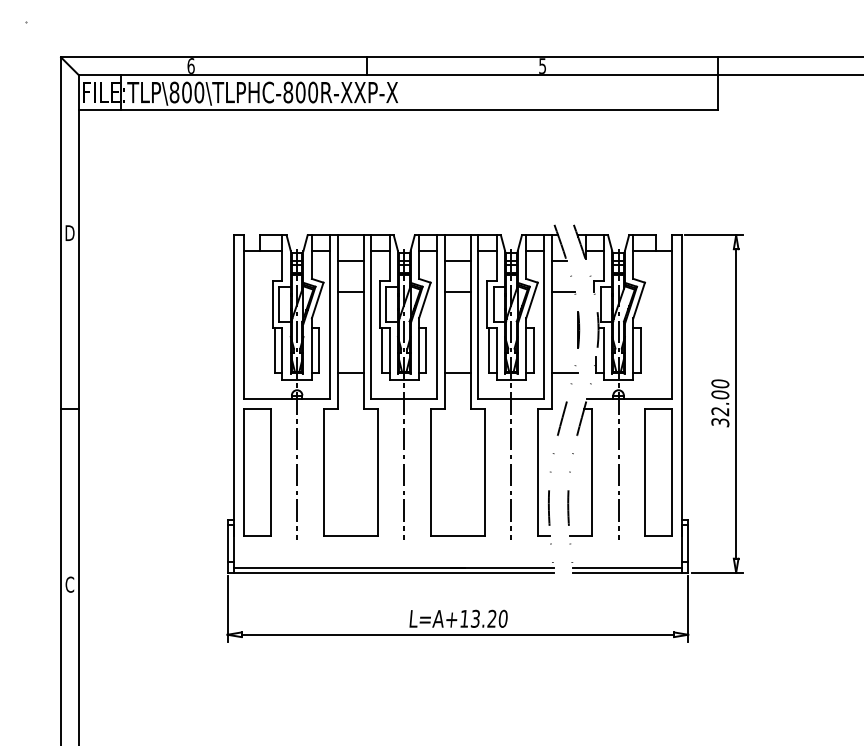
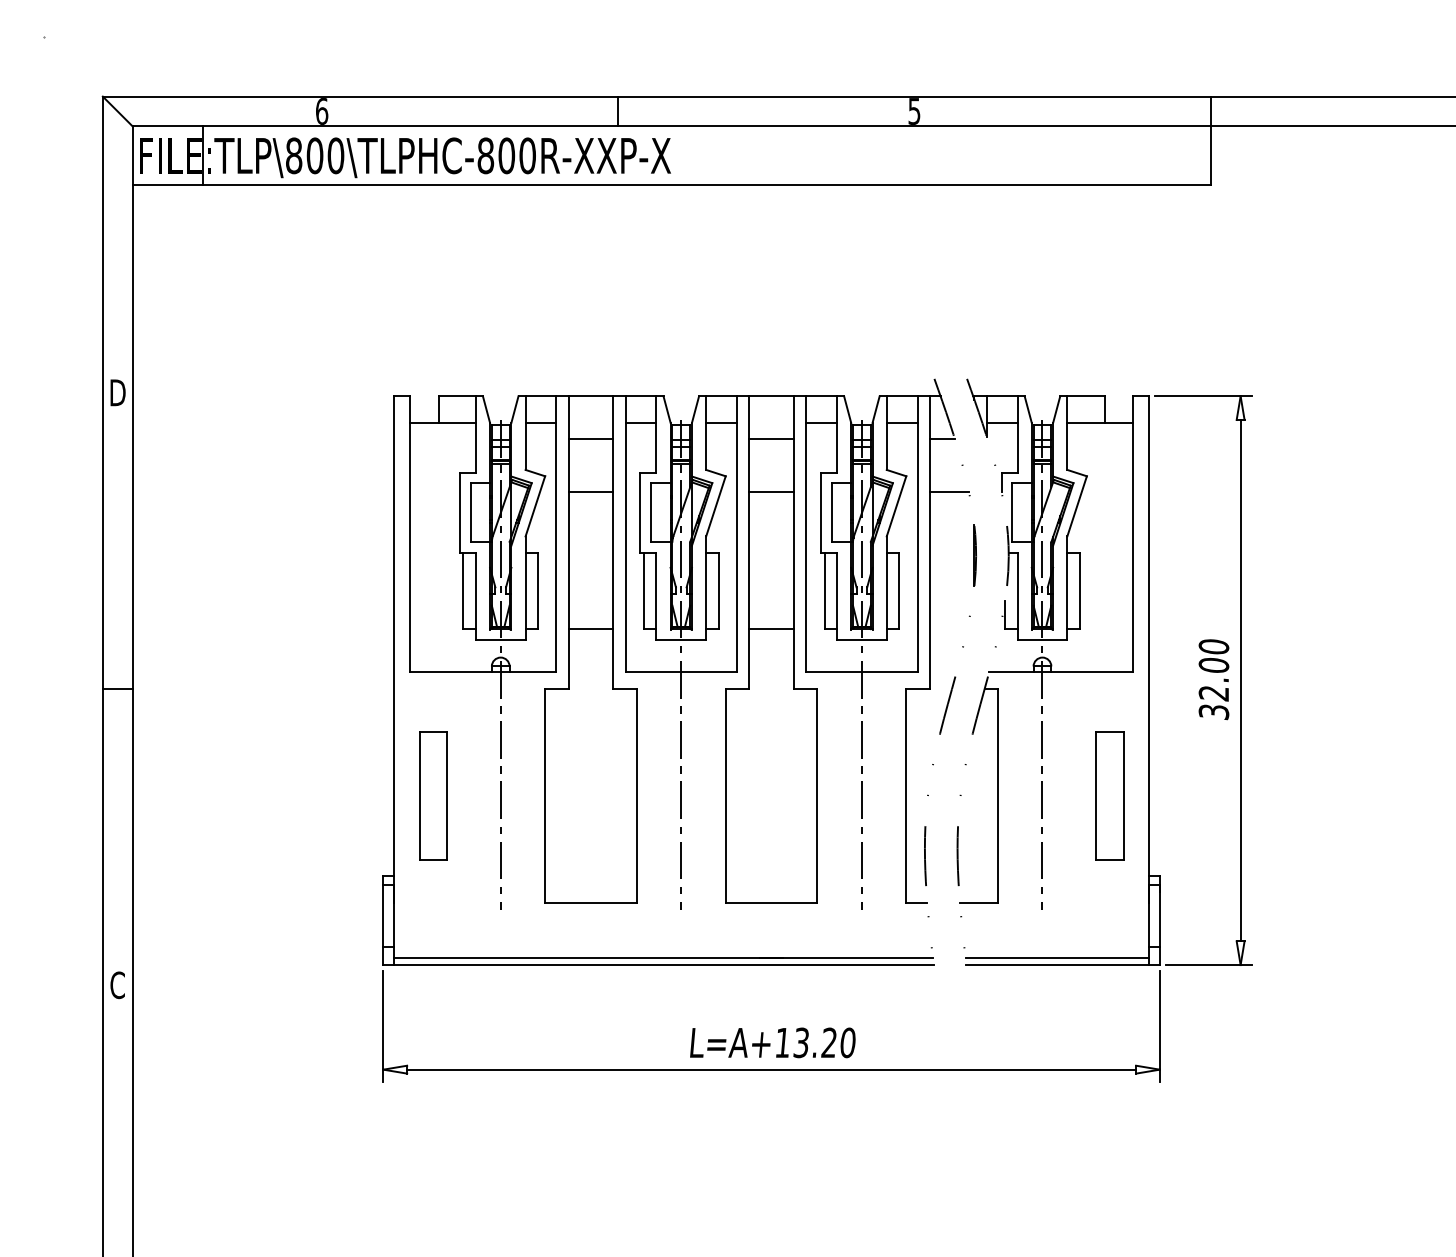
line: (564, 373) -> (951, 629), removed
part: (257, 472) -> (433, 796), size x0.6
part: (658, 472) -> (1109, 796), size x0.6

